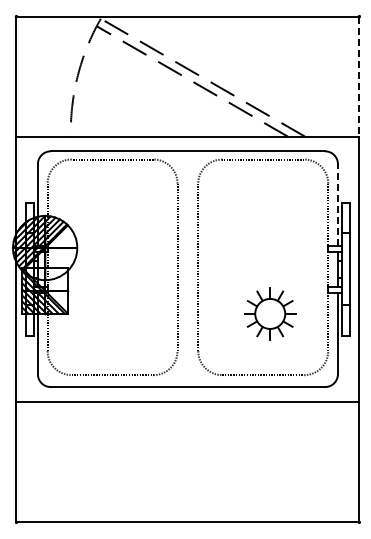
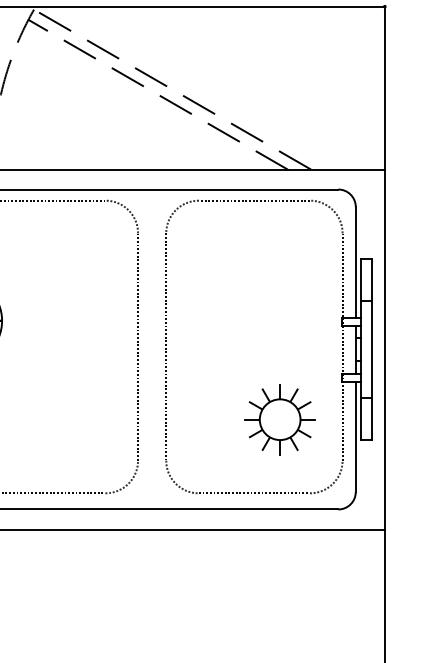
line: (359, 77) -> (385, 89), dashed -> solid
line: (337, 204) -> (355, 261), dashed -> solid
part: (270, 313) -> (280, 419), moved

